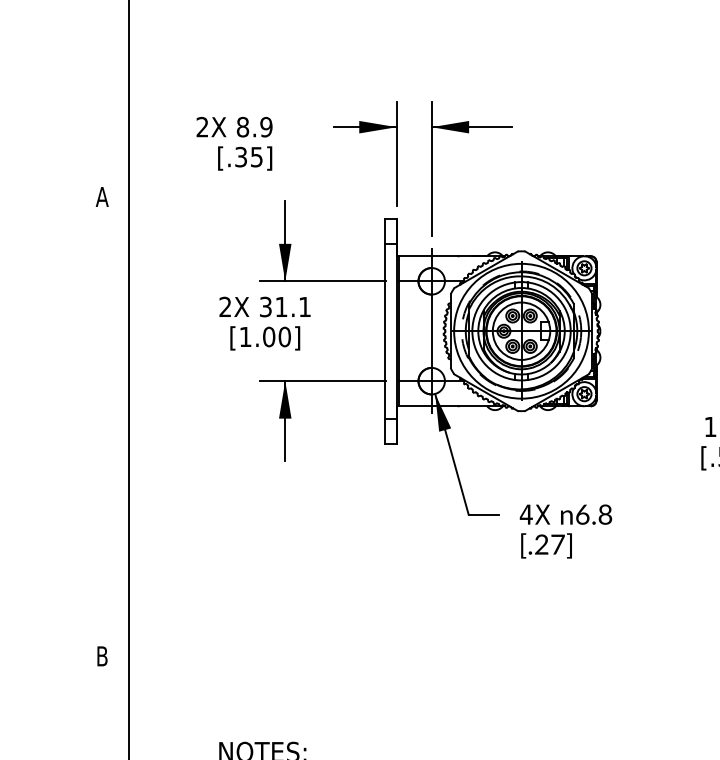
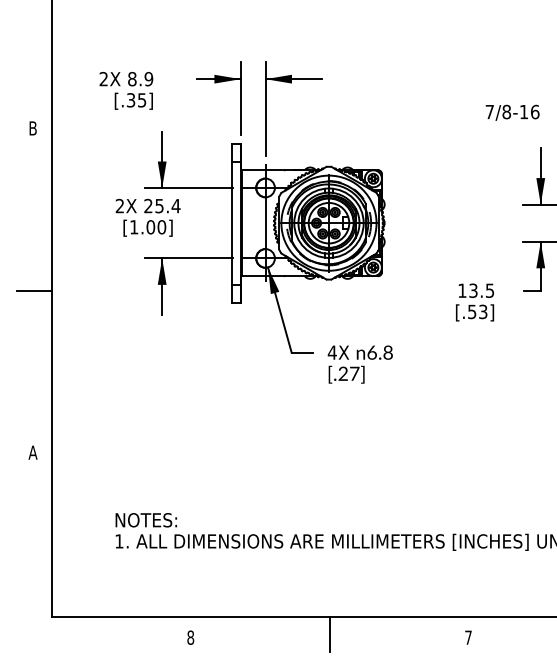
text: (101, 197) -> (32, 128), A -> B
text: (285, 307) -> (162, 206), 31.1 -> 25.4
line: (102, 426) -> (33, 290), added
text: (101, 656) -> (32, 452), B -> A

